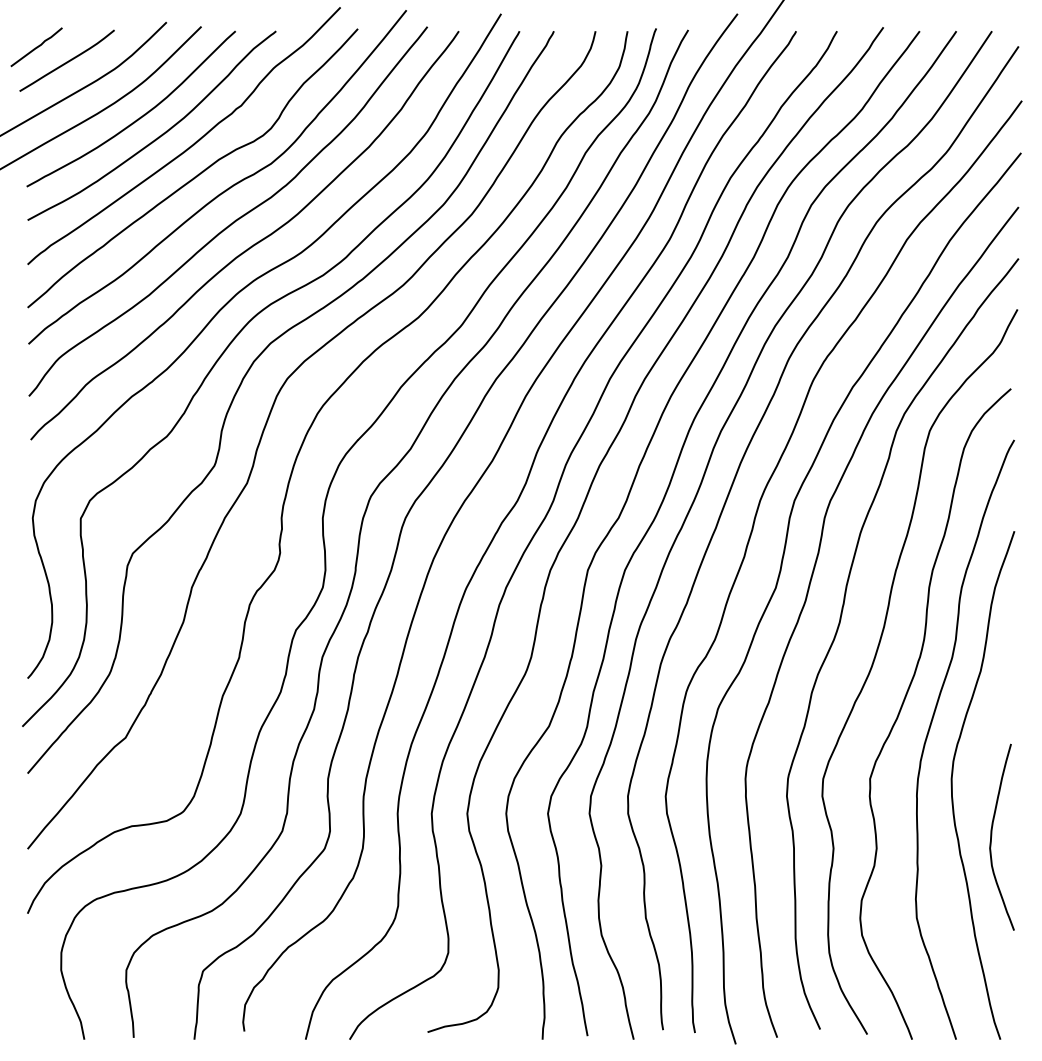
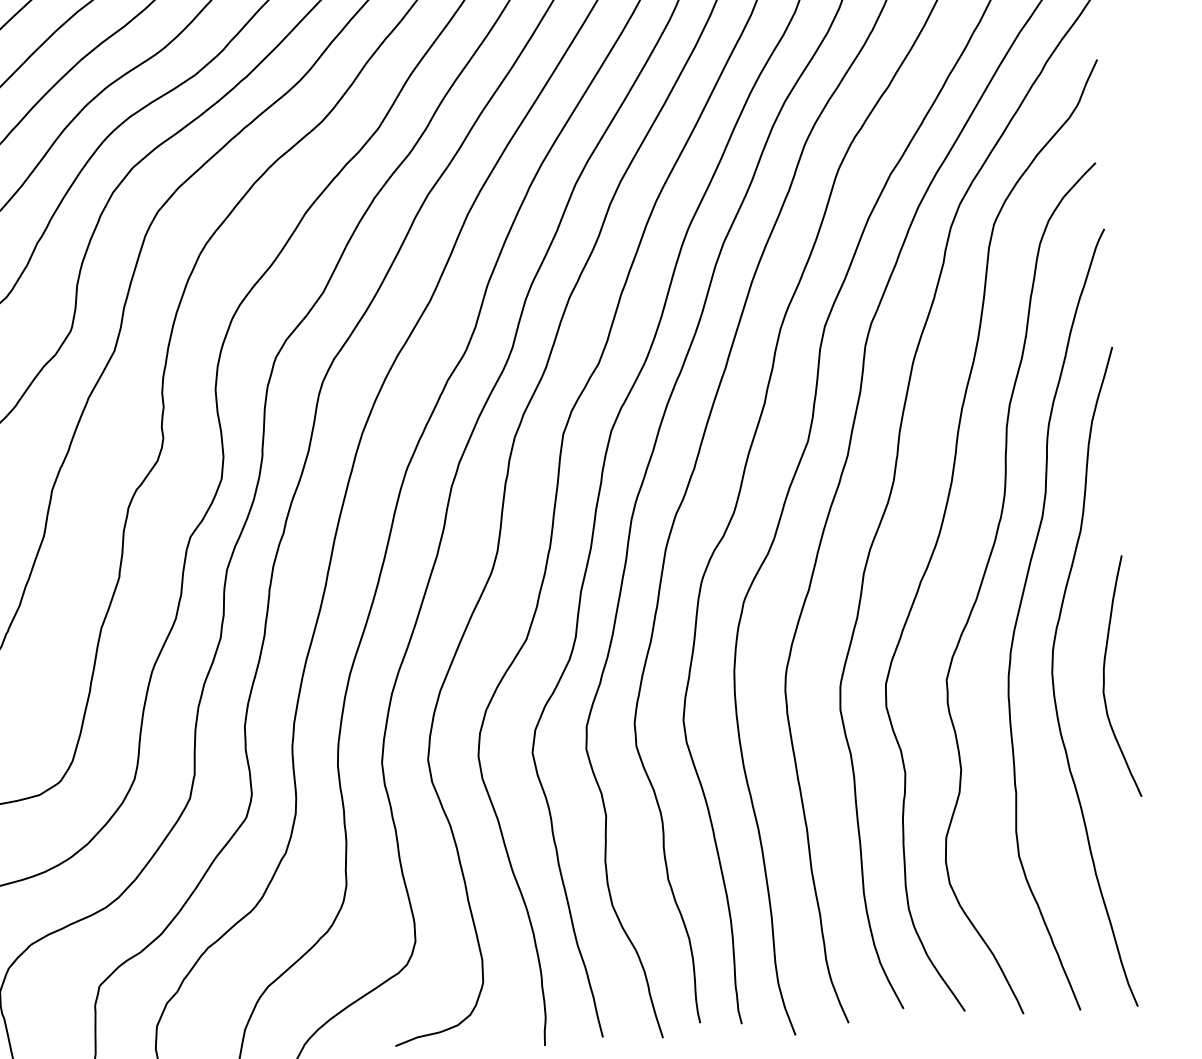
curve: (992, 836) -> (1105, 676), moved

